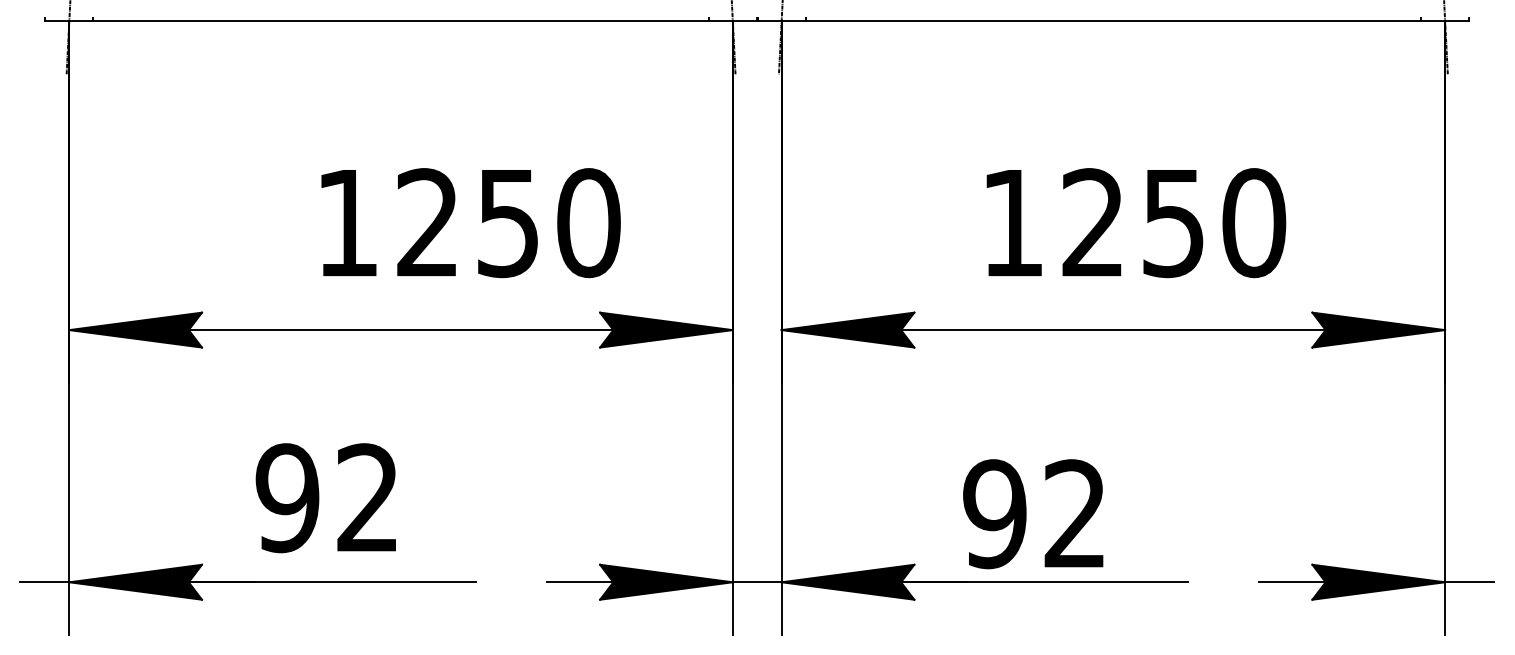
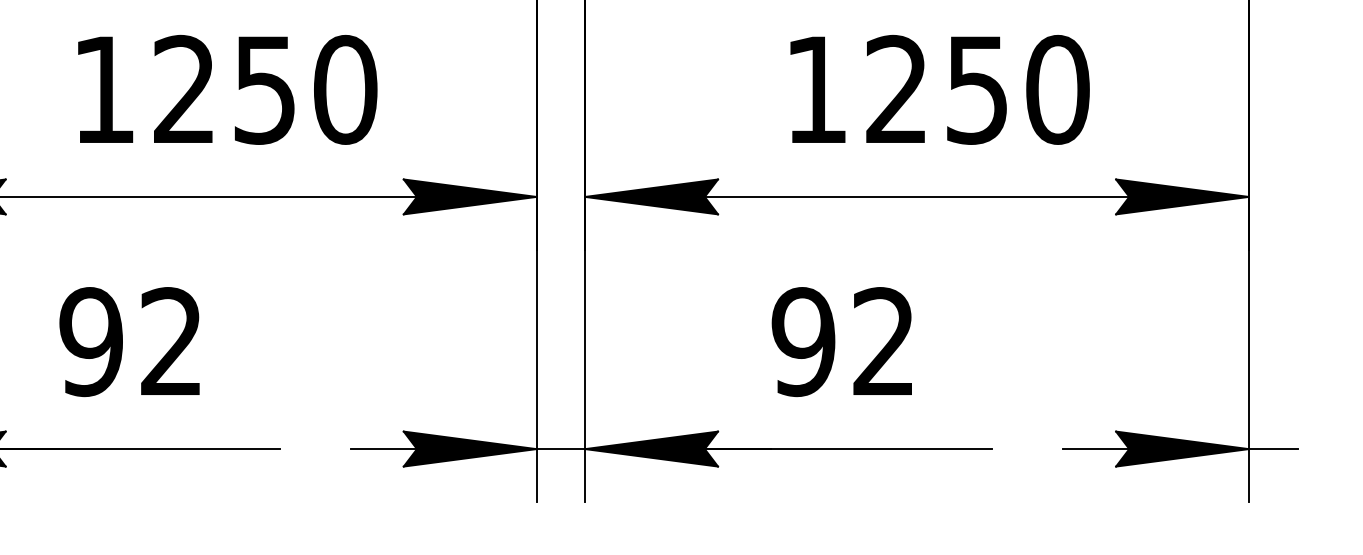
text: (470, 223) -> (227, 90), moved
text: (325, 498) -> (129, 342), moved
text: (1033, 514) -> (842, 342), moved

